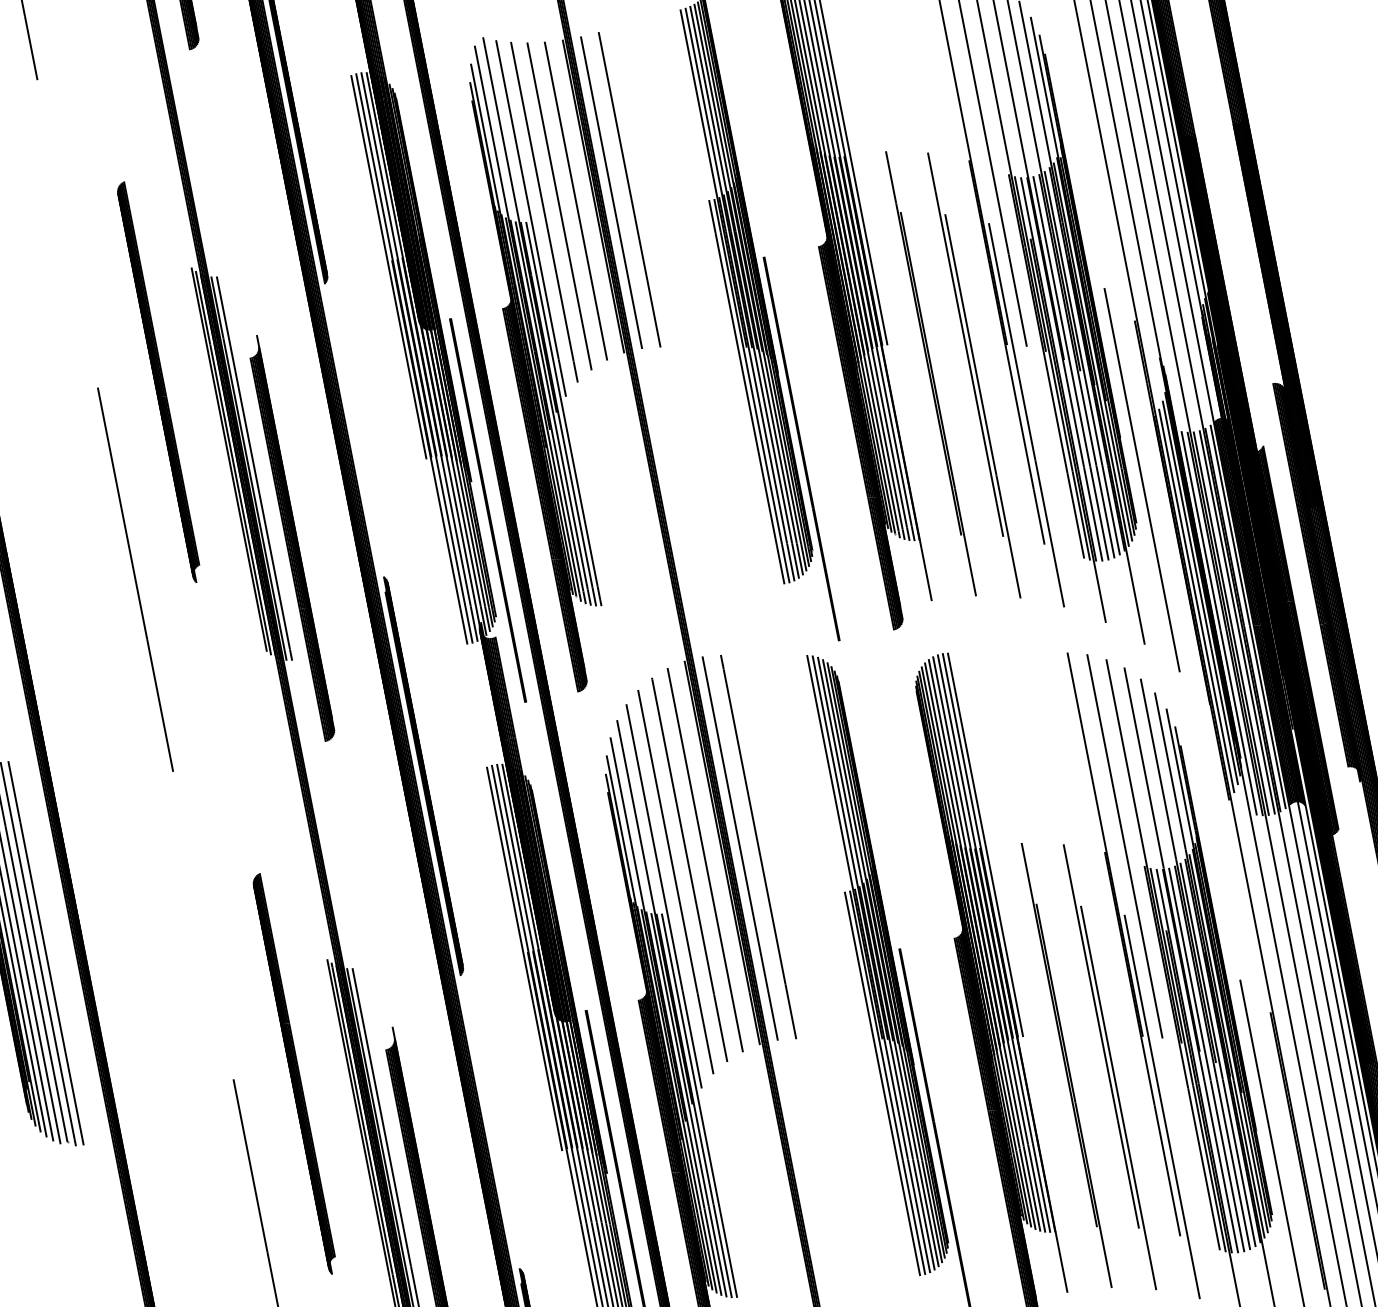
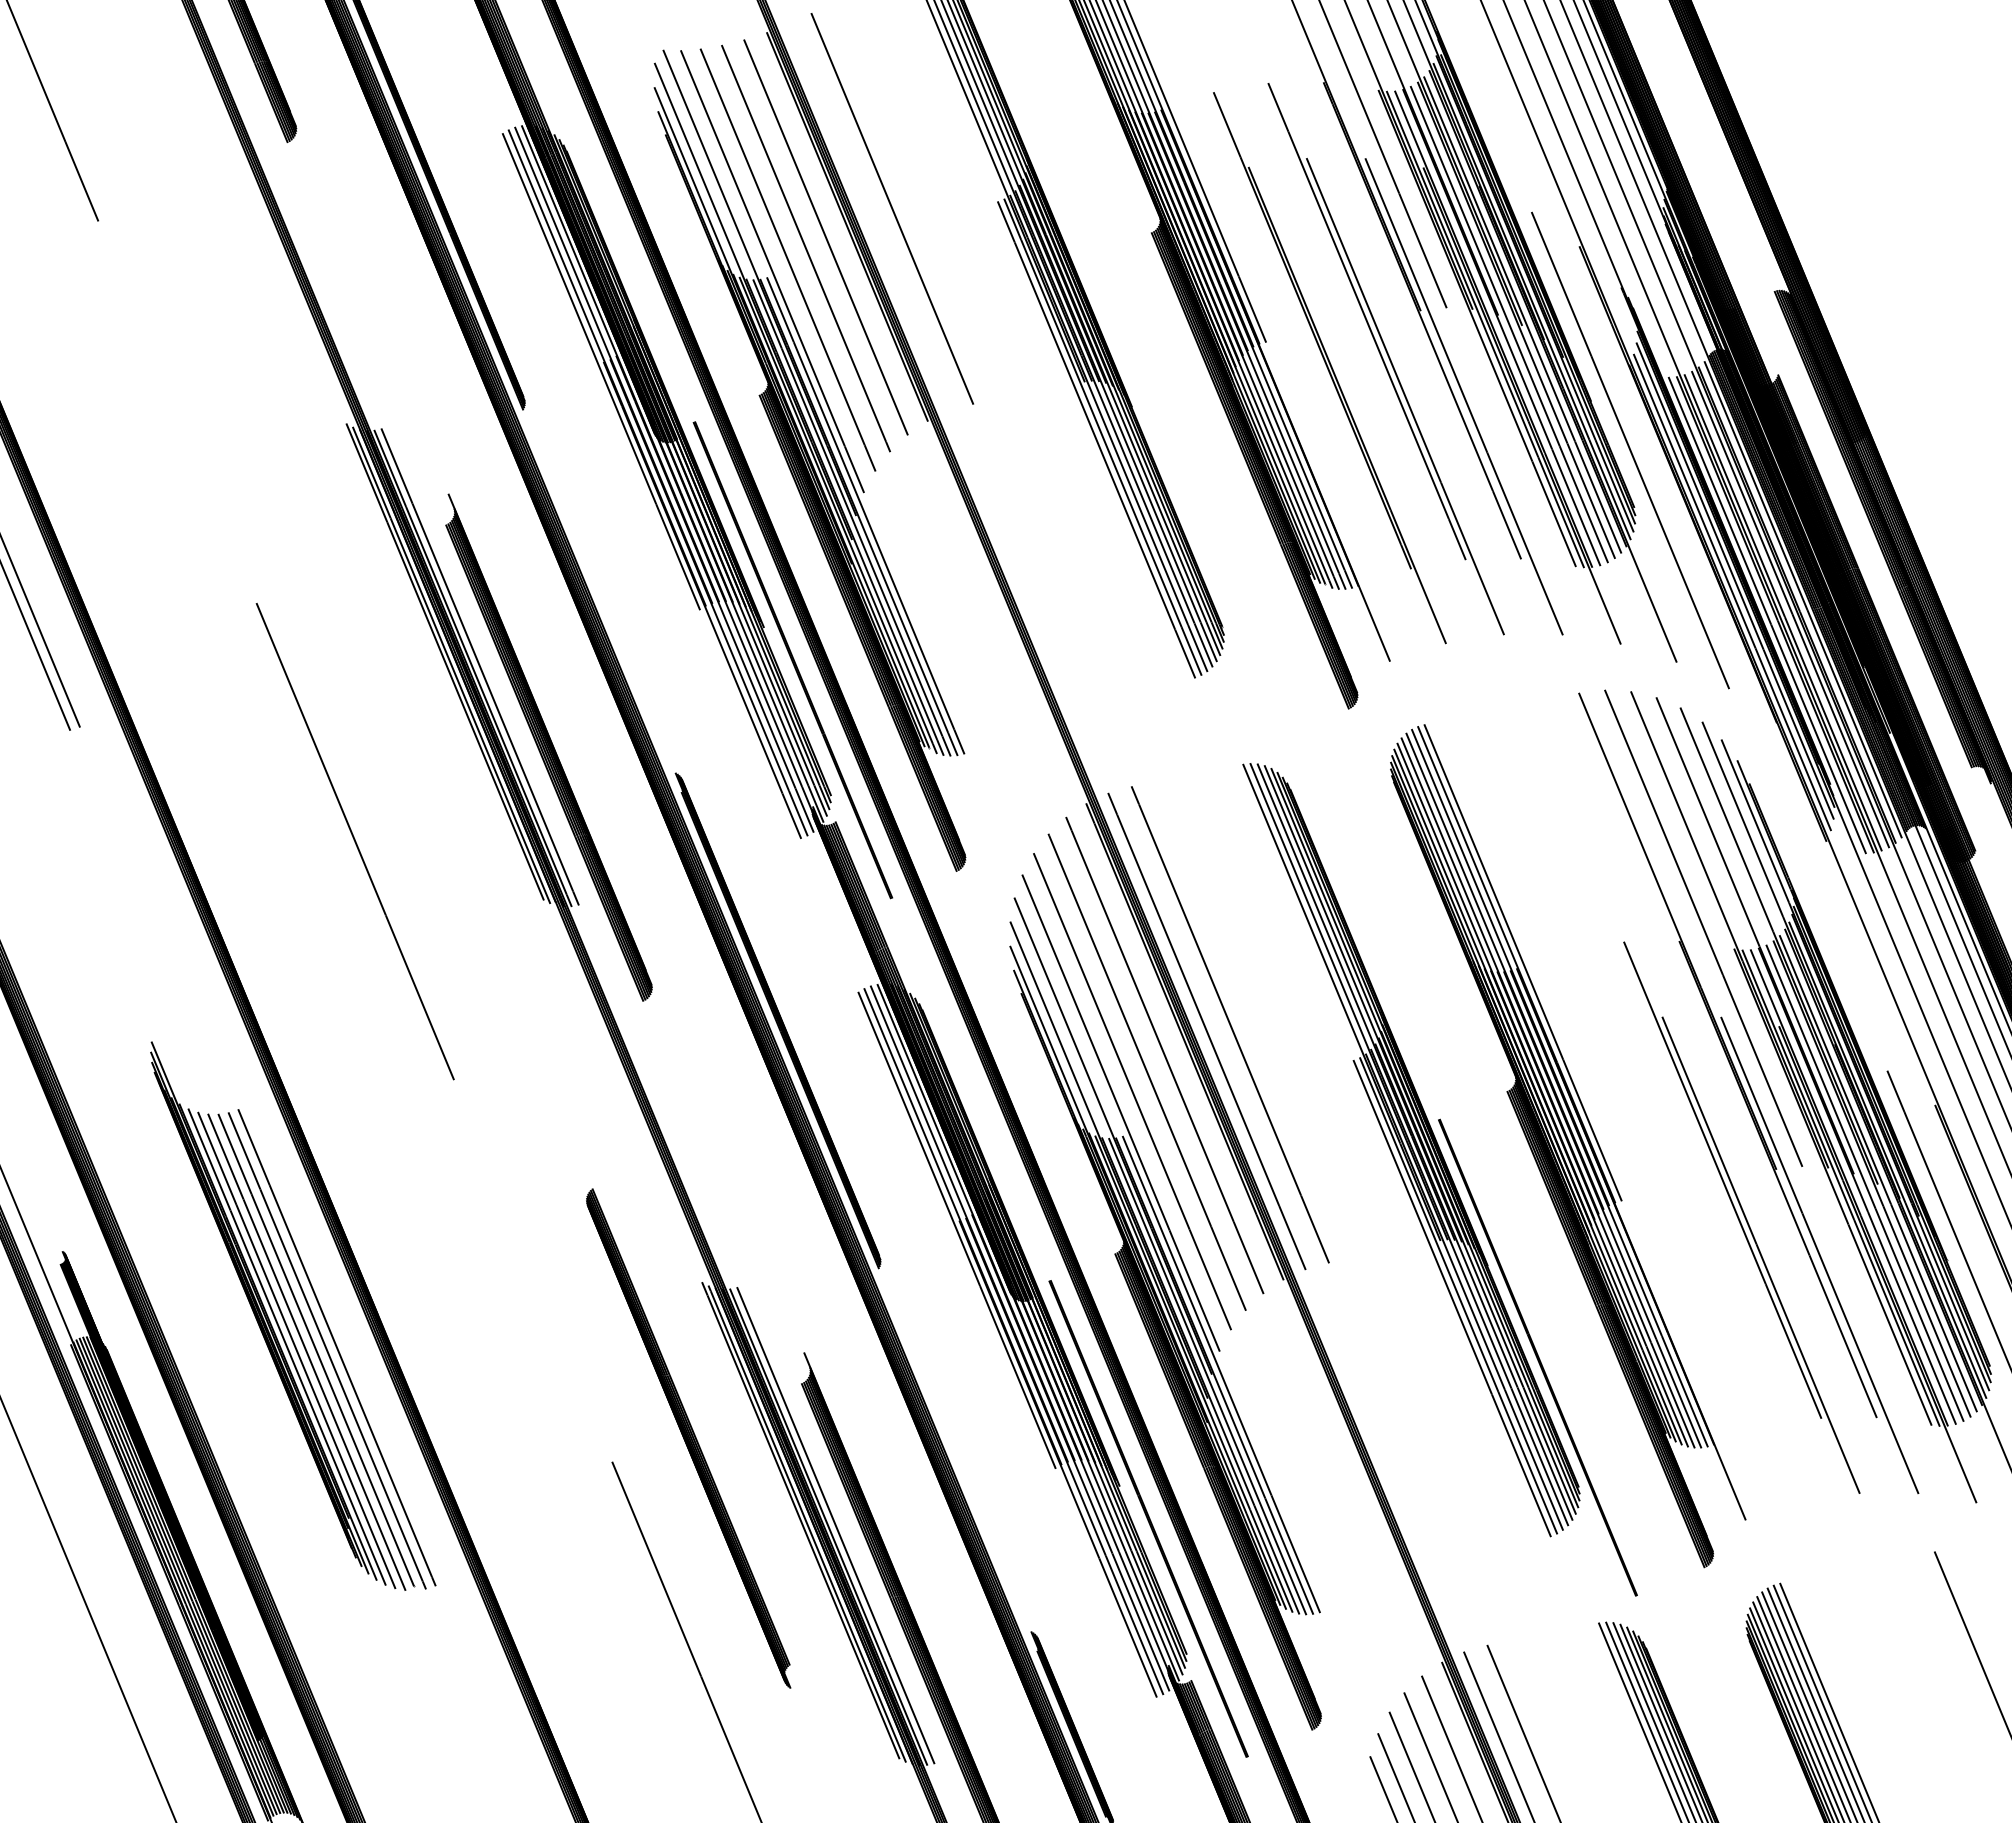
line: (611, 192) -> (869, 217), removed
part: (157, 381) -> (332, 579), removed
line: (801, 448) -> (1182, 498), removed
part: (1066, 1065) -> (1685, 1226), removed

